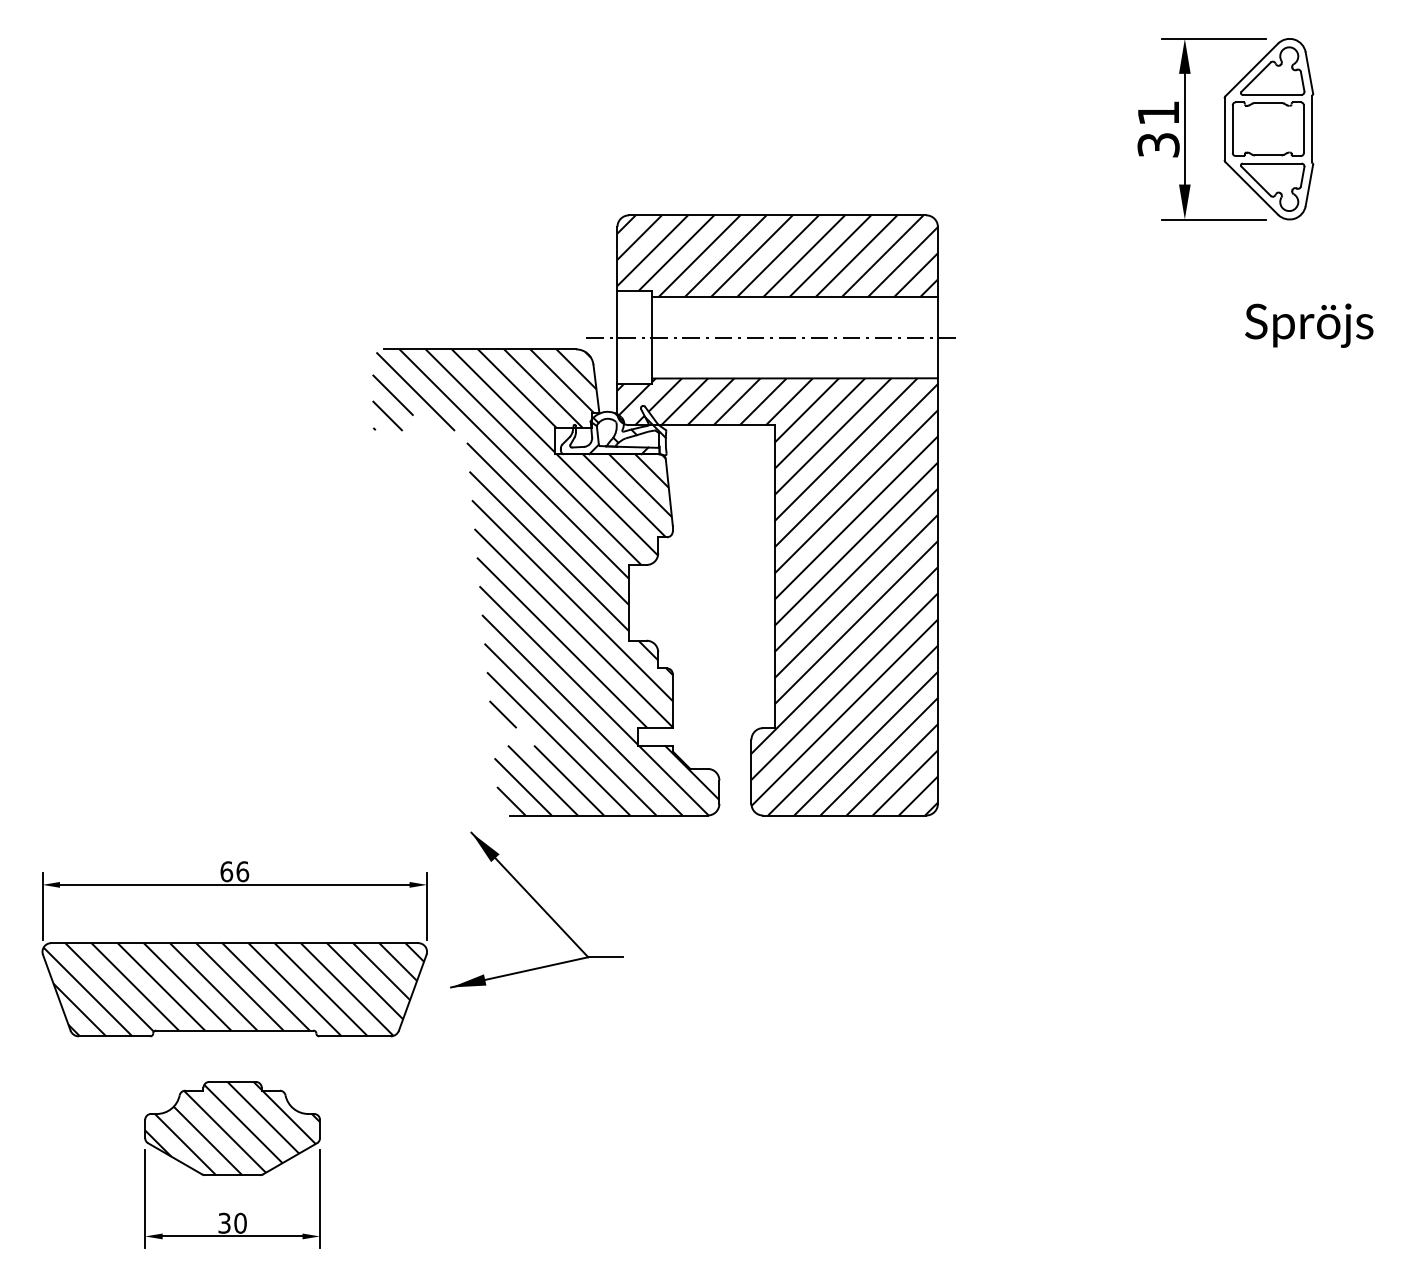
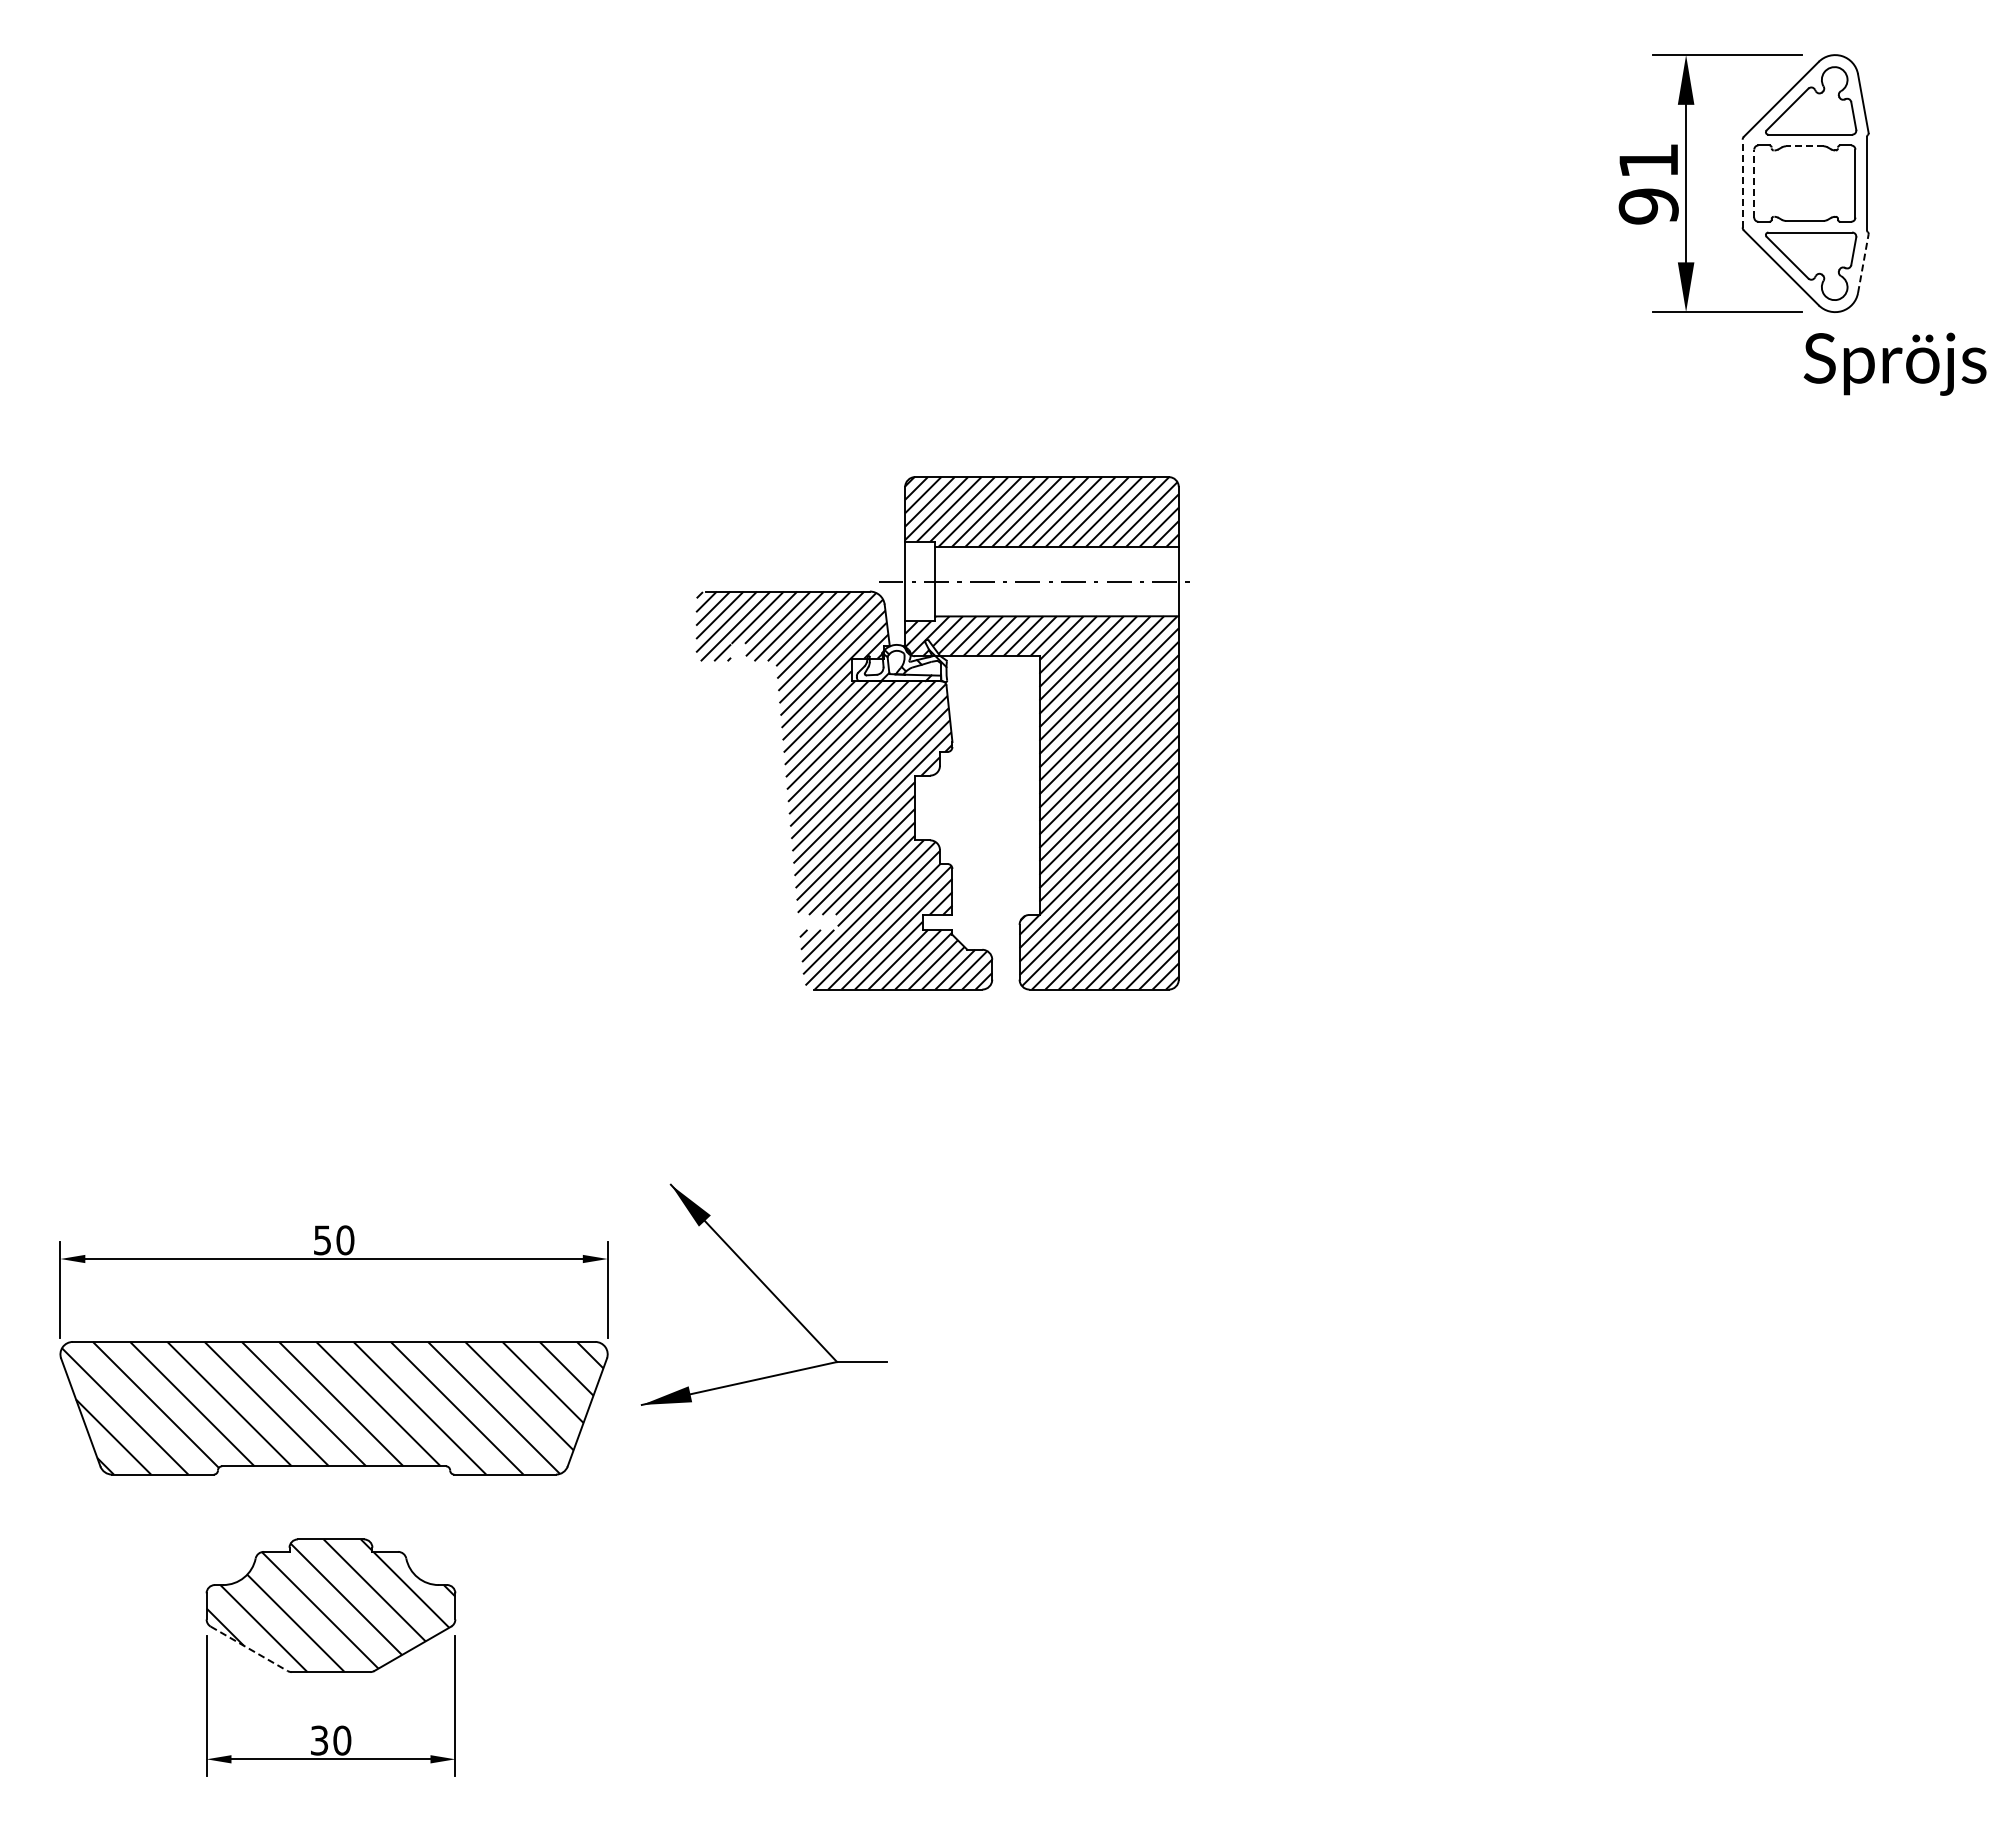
line: (1268, 103) -> (1804, 146), solid -> dashed
line: (1224, 129) -> (1742, 183), solid -> dashed
line: (1232, 129) -> (1754, 183), solid -> dashed
text: (1158, 145) -> (1648, 206), 31 -> 91
line: (1309, 185) -> (1863, 263), solid -> dashed
text: (1308, 325) -> (1894, 363), moved
part: (663, 515) -> (944, 733), size x0.6
text: (234, 871) -> (333, 1240), 66 -> 50
line: (175, 1159) -> (249, 1649), solid -> dashed

